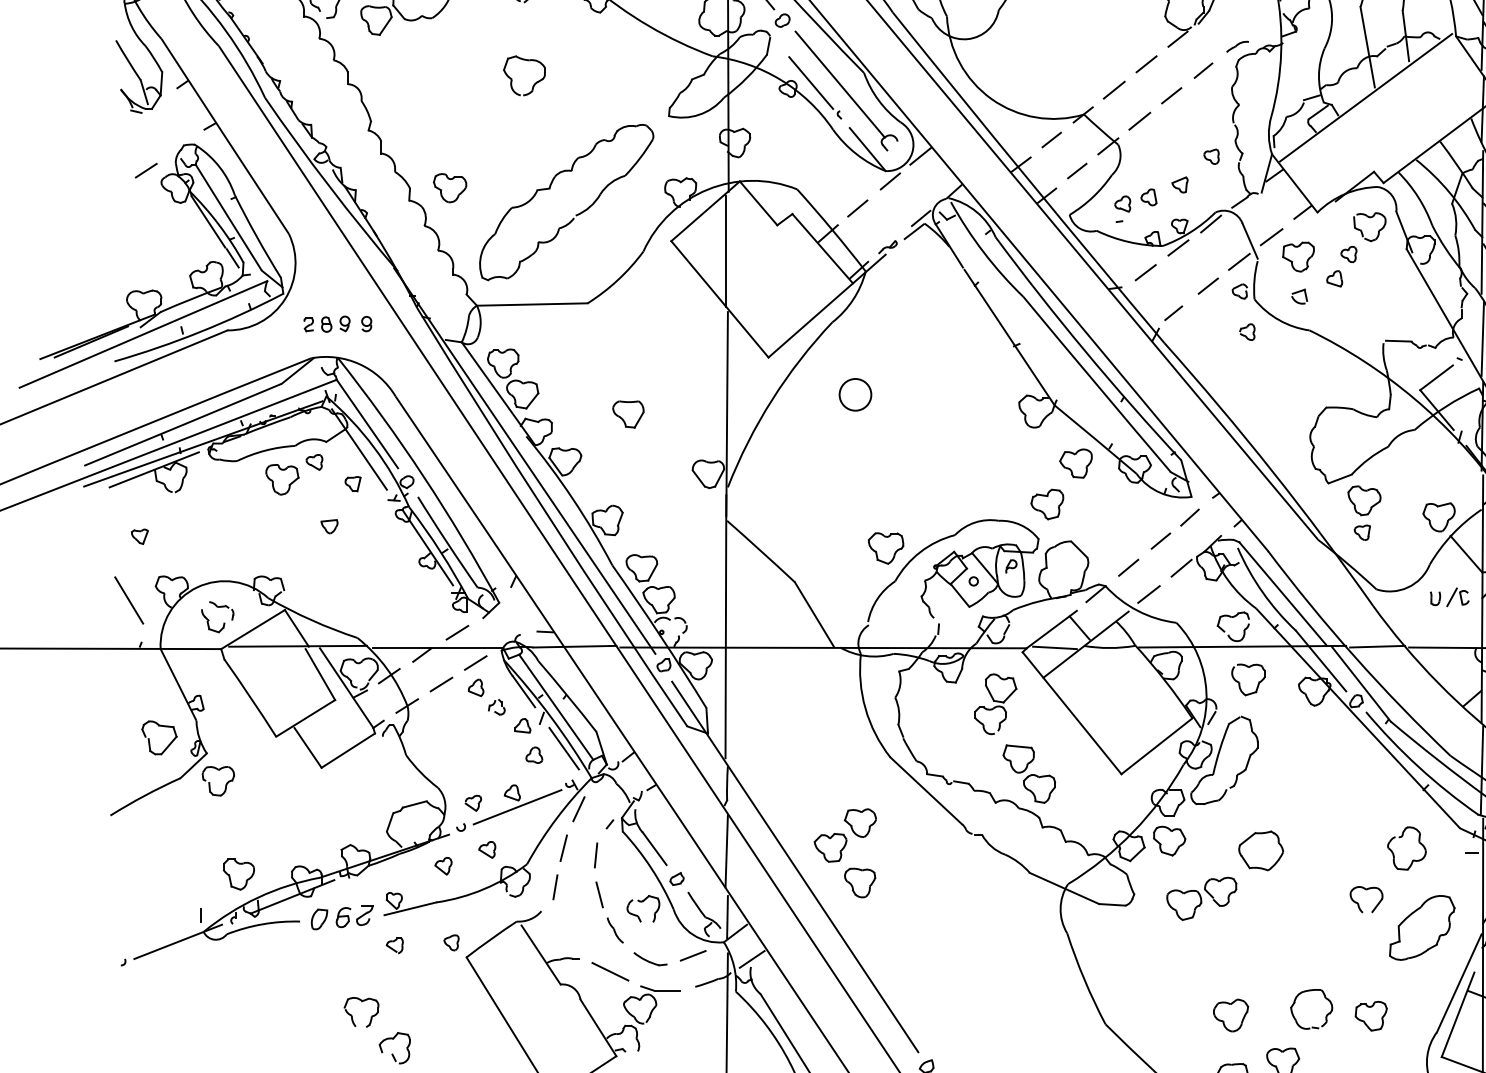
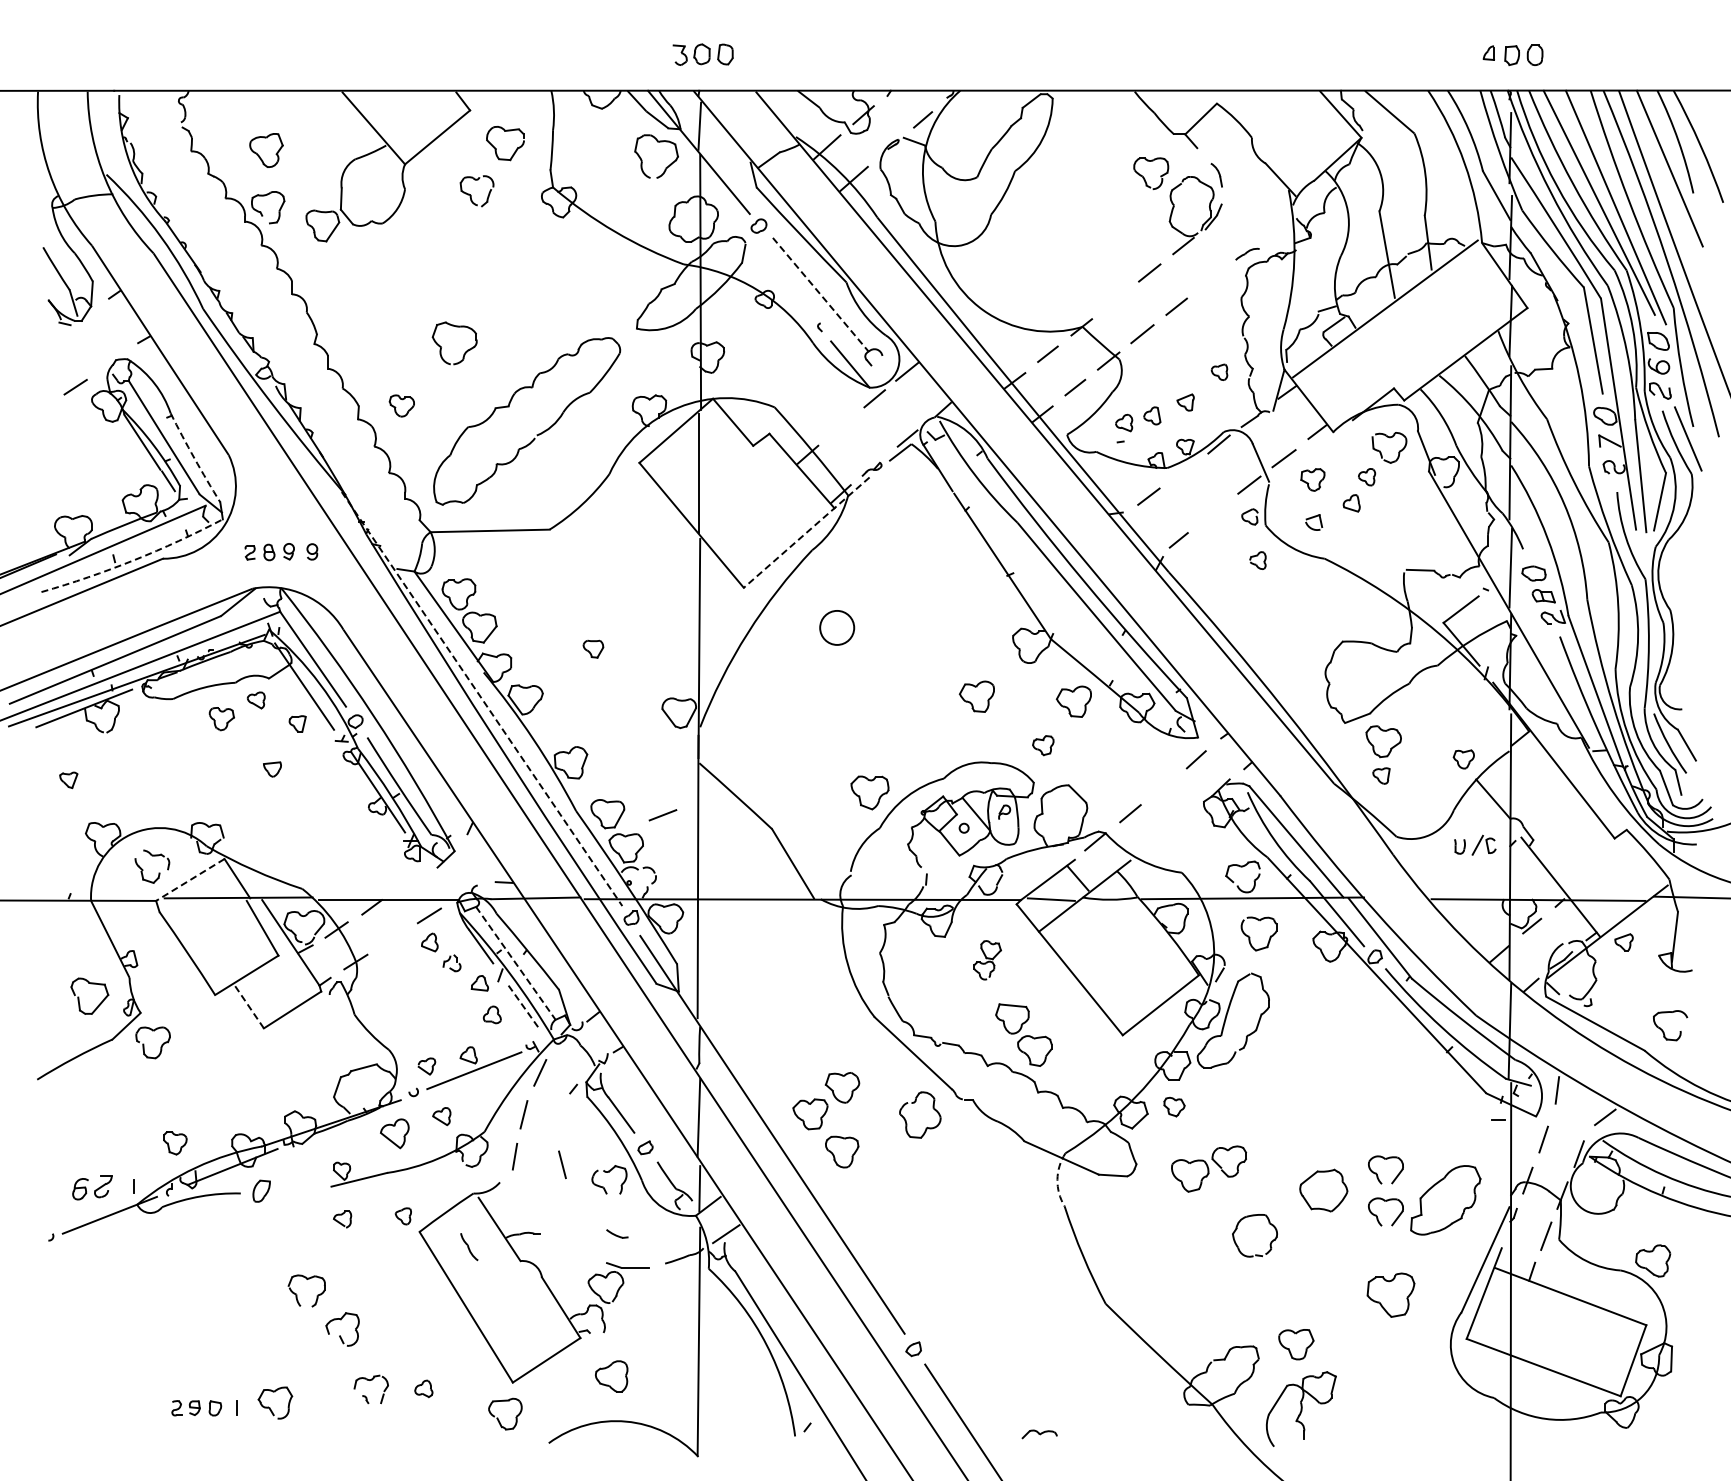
line: (1203, 70) -> (1210, 279), removed
part: (512, 78) -> (441, 346), moved
line: (811, 82) -> (789, 292), removed
line: (840, 85) -> (821, 295), solid -> dashed
line: (1113, 89) -> (1114, 300), removed
part: (449, 187) -> (401, 405), size x0.7
line: (857, 208) -> (839, 427), removed
arc: (256, 237) -> (194, 458), solid -> dashed
line: (1178, 248) -> (1183, 470), removed
part: (1298, 256) -> (1312, 479), size x0.7
line: (1207, 286) -> (1215, 511), removed
line: (826, 305) -> (806, 532), solid -> dashed
arc: (201, 332) -> (134, 560), solid -> dashed
part: (628, 414) -> (593, 649), size x0.6
part: (985, 458) -> (976, 696), added
line: (525, 461) -> (482, 699), solid -> dashed
part: (282, 479) -> (221, 718), size x0.7
part: (1047, 504) -> (1043, 745), size x0.6
part: (1438, 517) -> (1463, 759), size x0.6
line: (1160, 540) -> (1164, 784), removed
line: (1181, 568) -> (1187, 814), removed
line: (1148, 594) -> (1151, 842), removed
line: (129, 600) -> (57, 848), removed
line: (252, 630) -> (189, 880), solid -> dashed
line: (457, 632) -> (409, 883), removed
line: (1377, 646) -> (1397, 898), removed
line: (441, 684) -> (392, 938), removed
part: (995, 704) -> (987, 960), size x0.6
line: (556, 707) -> (516, 963), solid -> dashed
line: (308, 748) -> (249, 1007), solid -> dashed
line: (564, 749) -> (524, 1008), solid -> dashed
part: (1401, 837) -> (914, 1103), moved
part: (1169, 840) -> (1174, 1106), size x0.6
part: (1260, 850) -> (1323, 1190), moved
line: (595, 855) -> (558, 1122), removed
part: (443, 866) -> (394, 1134), size x1.6
part: (239, 875) -> (175, 1143), size x0.7
arc: (1060, 908) -> (1057, 1179), solid -> dashed
part: (354, 915) -> (92, 1187), moved
part: (615, 930) -> (469, 1247), moved
part: (1358, 942) -> (1377, 1215), added
line: (692, 956) -> (662, 815), moved
part: (650, 958) -> (617, 1233), size x0.6
line: (609, 970) -> (573, 1246), removed
part: (1231, 1015) -> (1240, 1294), removed
part: (1326, 1015) -> (1270, 1242), moved
part: (1370, 1015) -> (1390, 1294), size x1.4

